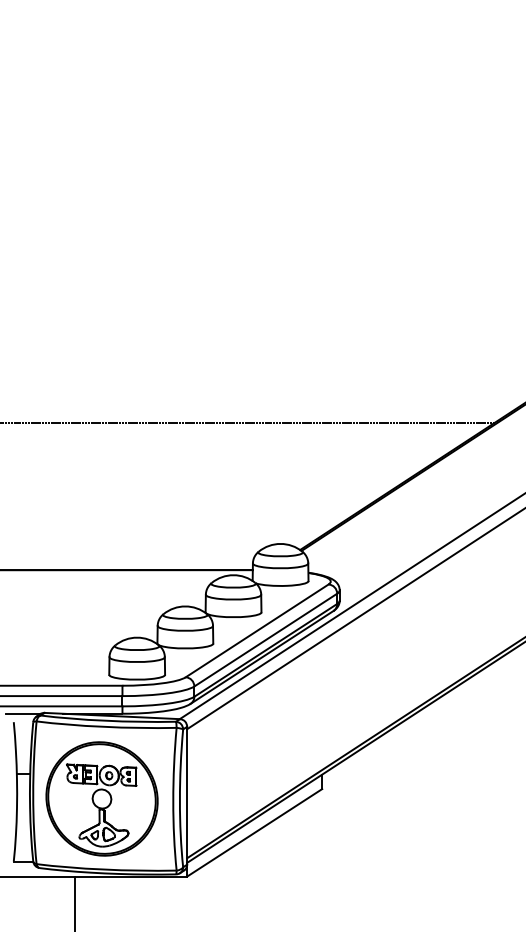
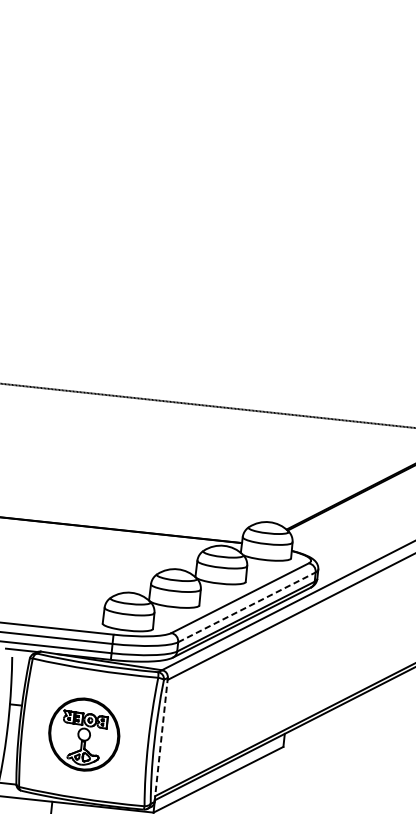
line: (266, 639) -> (247, 606), solid -> dashed
line: (187, 795) -> (161, 739), solid -> dashed
part: (101, 798) -> (83, 734), size x0.7

